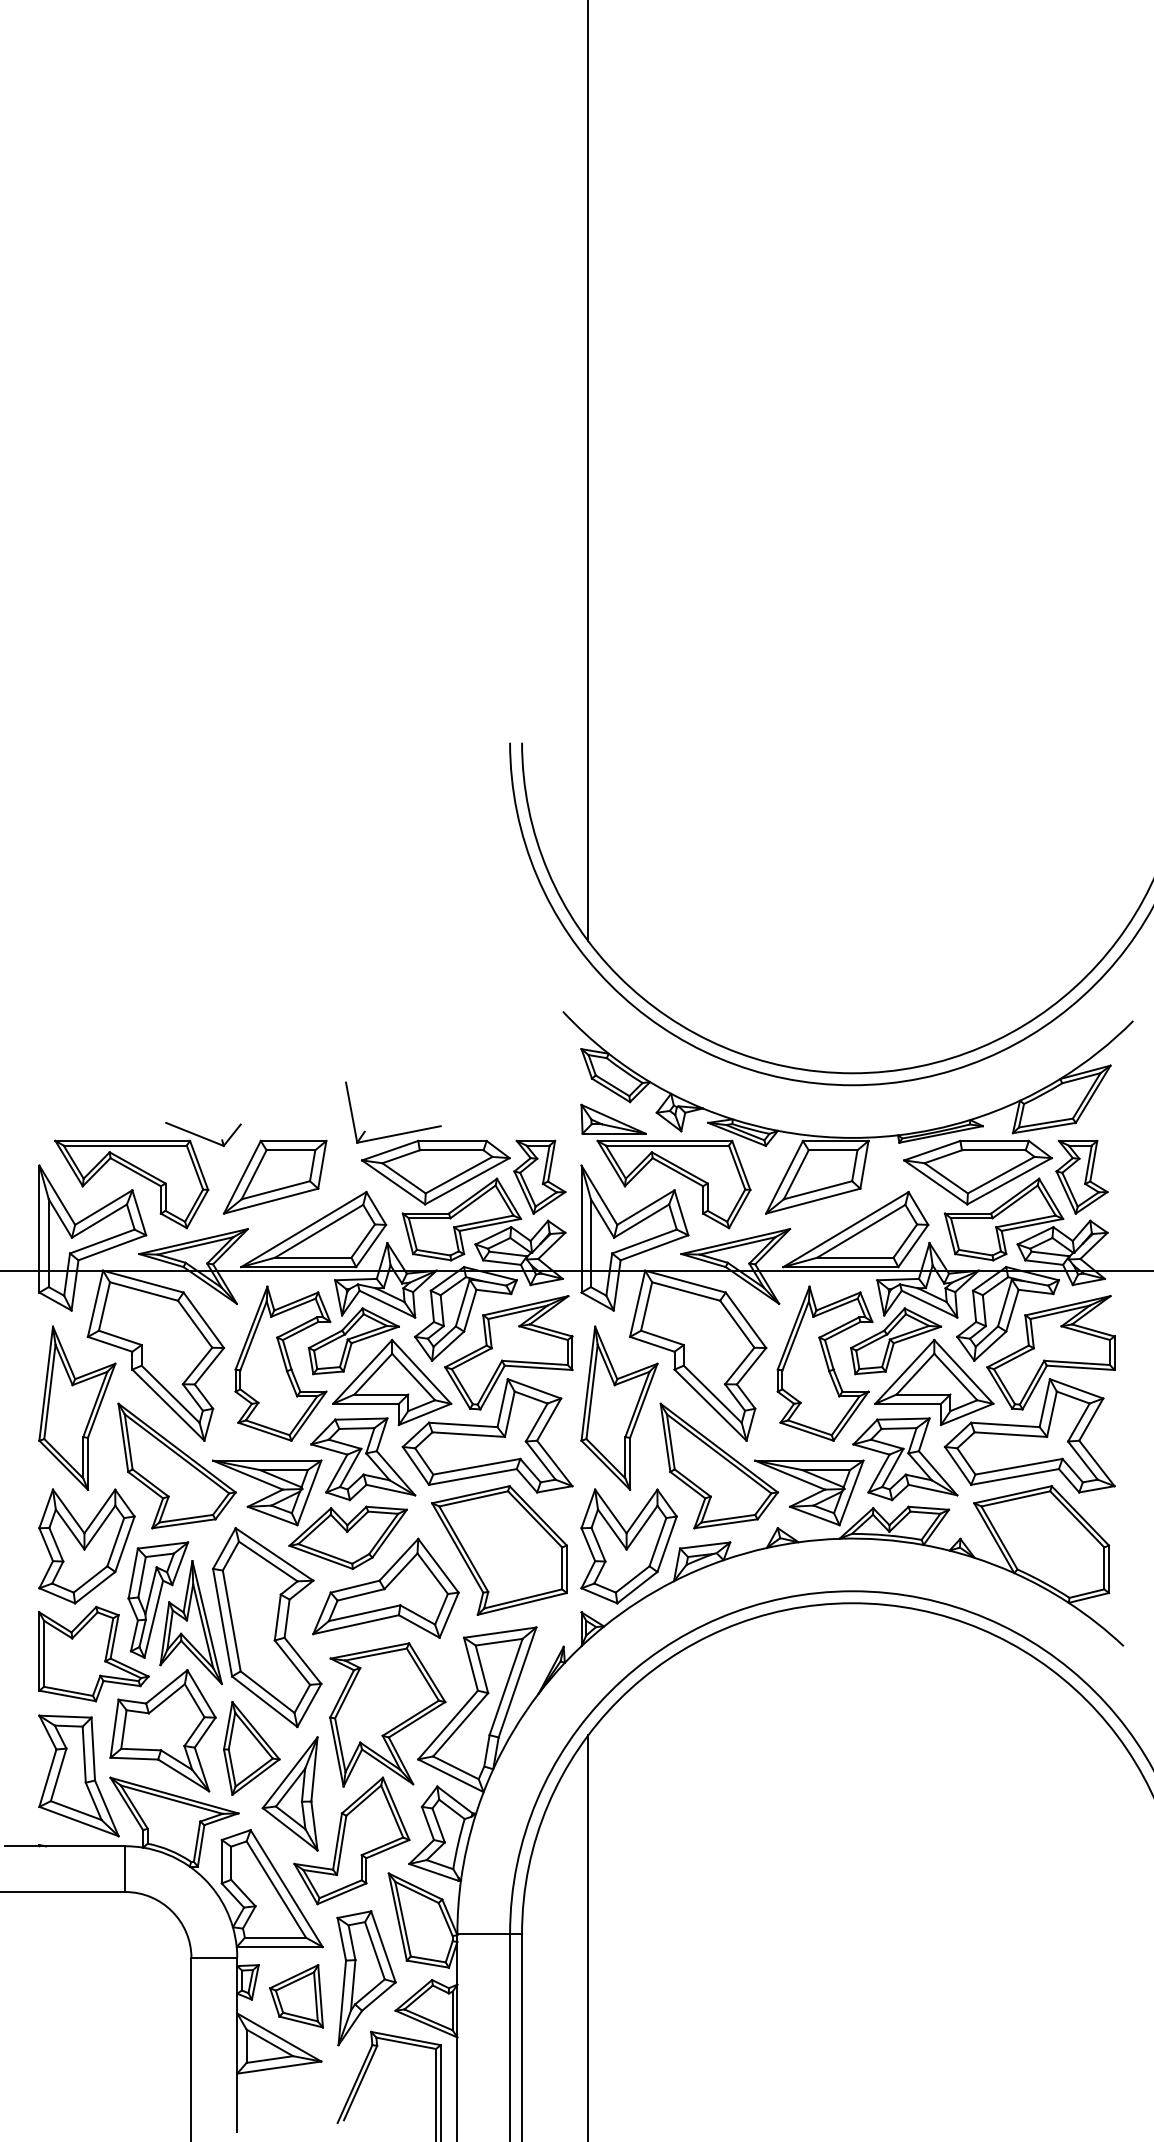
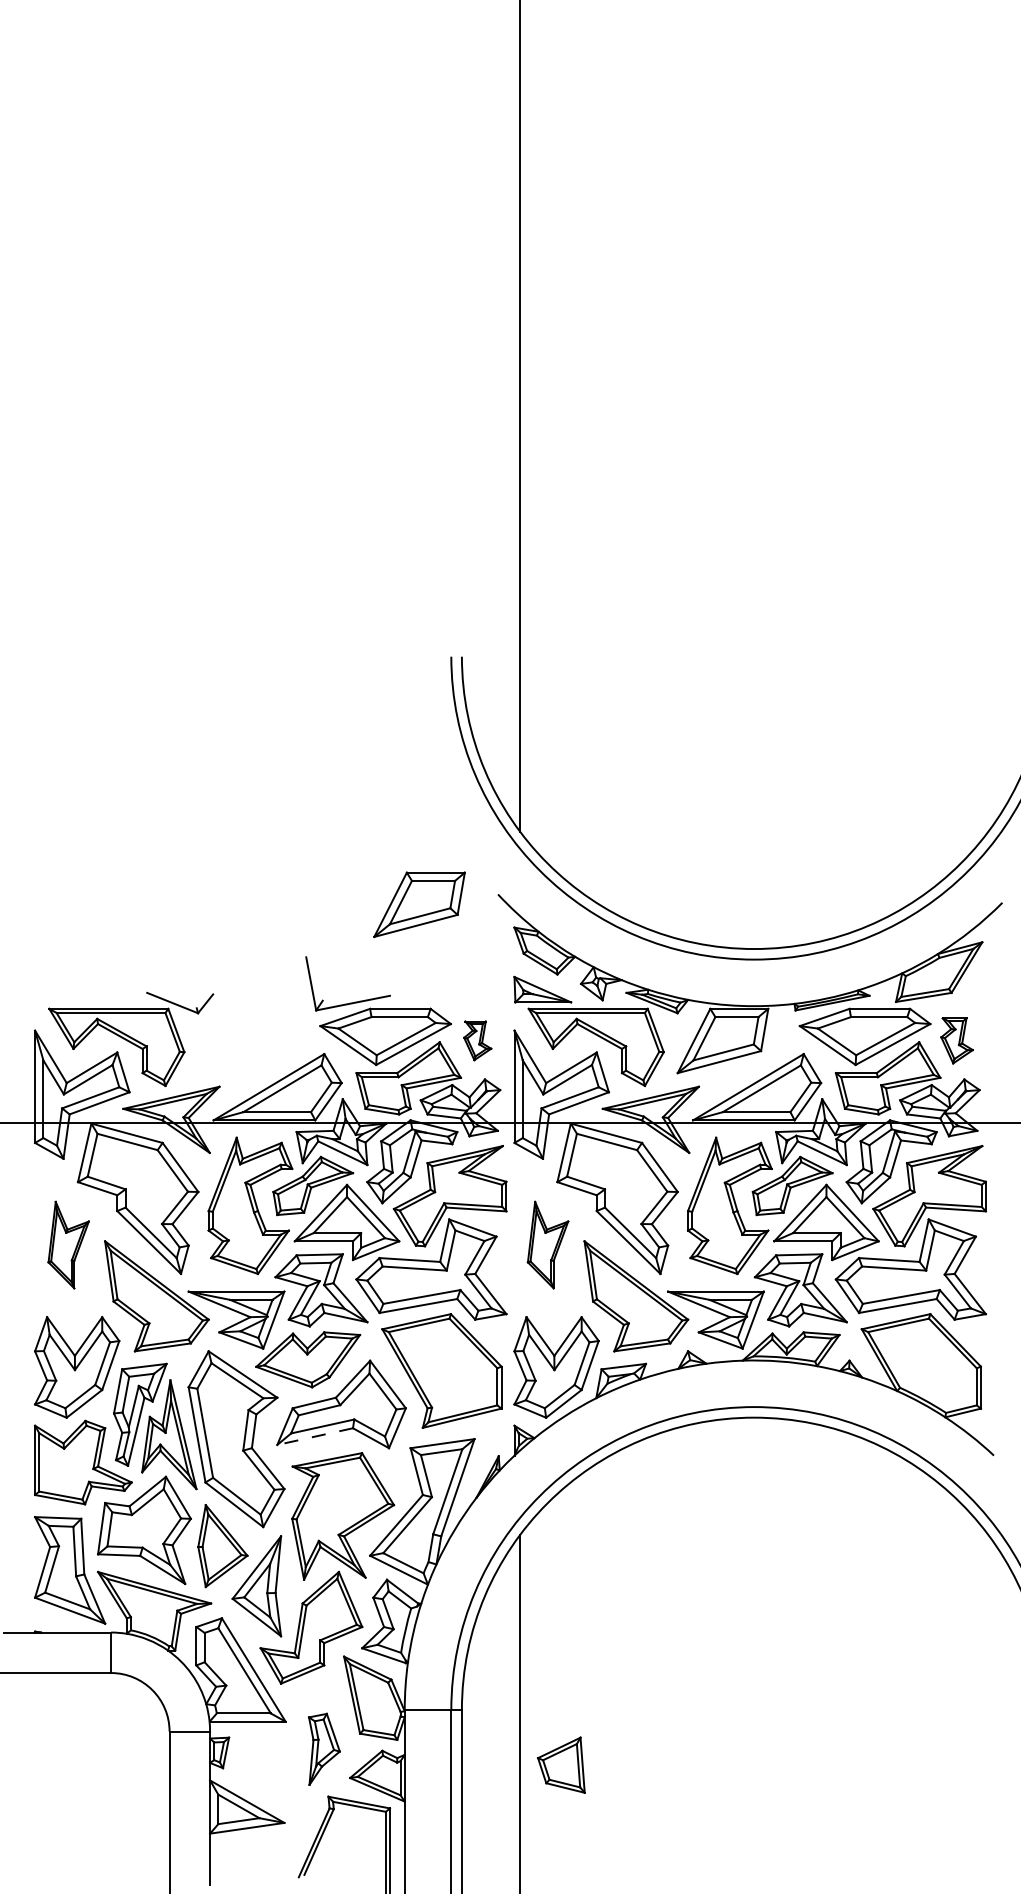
part: (274, 1176) -> (418, 904), moved
part: (539, 1176) -> (477, 1040), size x0.6
part: (1081, 1176) -> (956, 1040), size x0.7
part: (77, 1407) -> (68, 1244), size x0.6
part: (619, 1407) -> (548, 1244), size x0.6
line: (356, 1624) -> (315, 1436), solid -> dashed
part: (366, 1978) -> (324, 1749), size x0.6
part: (296, 1996) -> (561, 1765), moved

